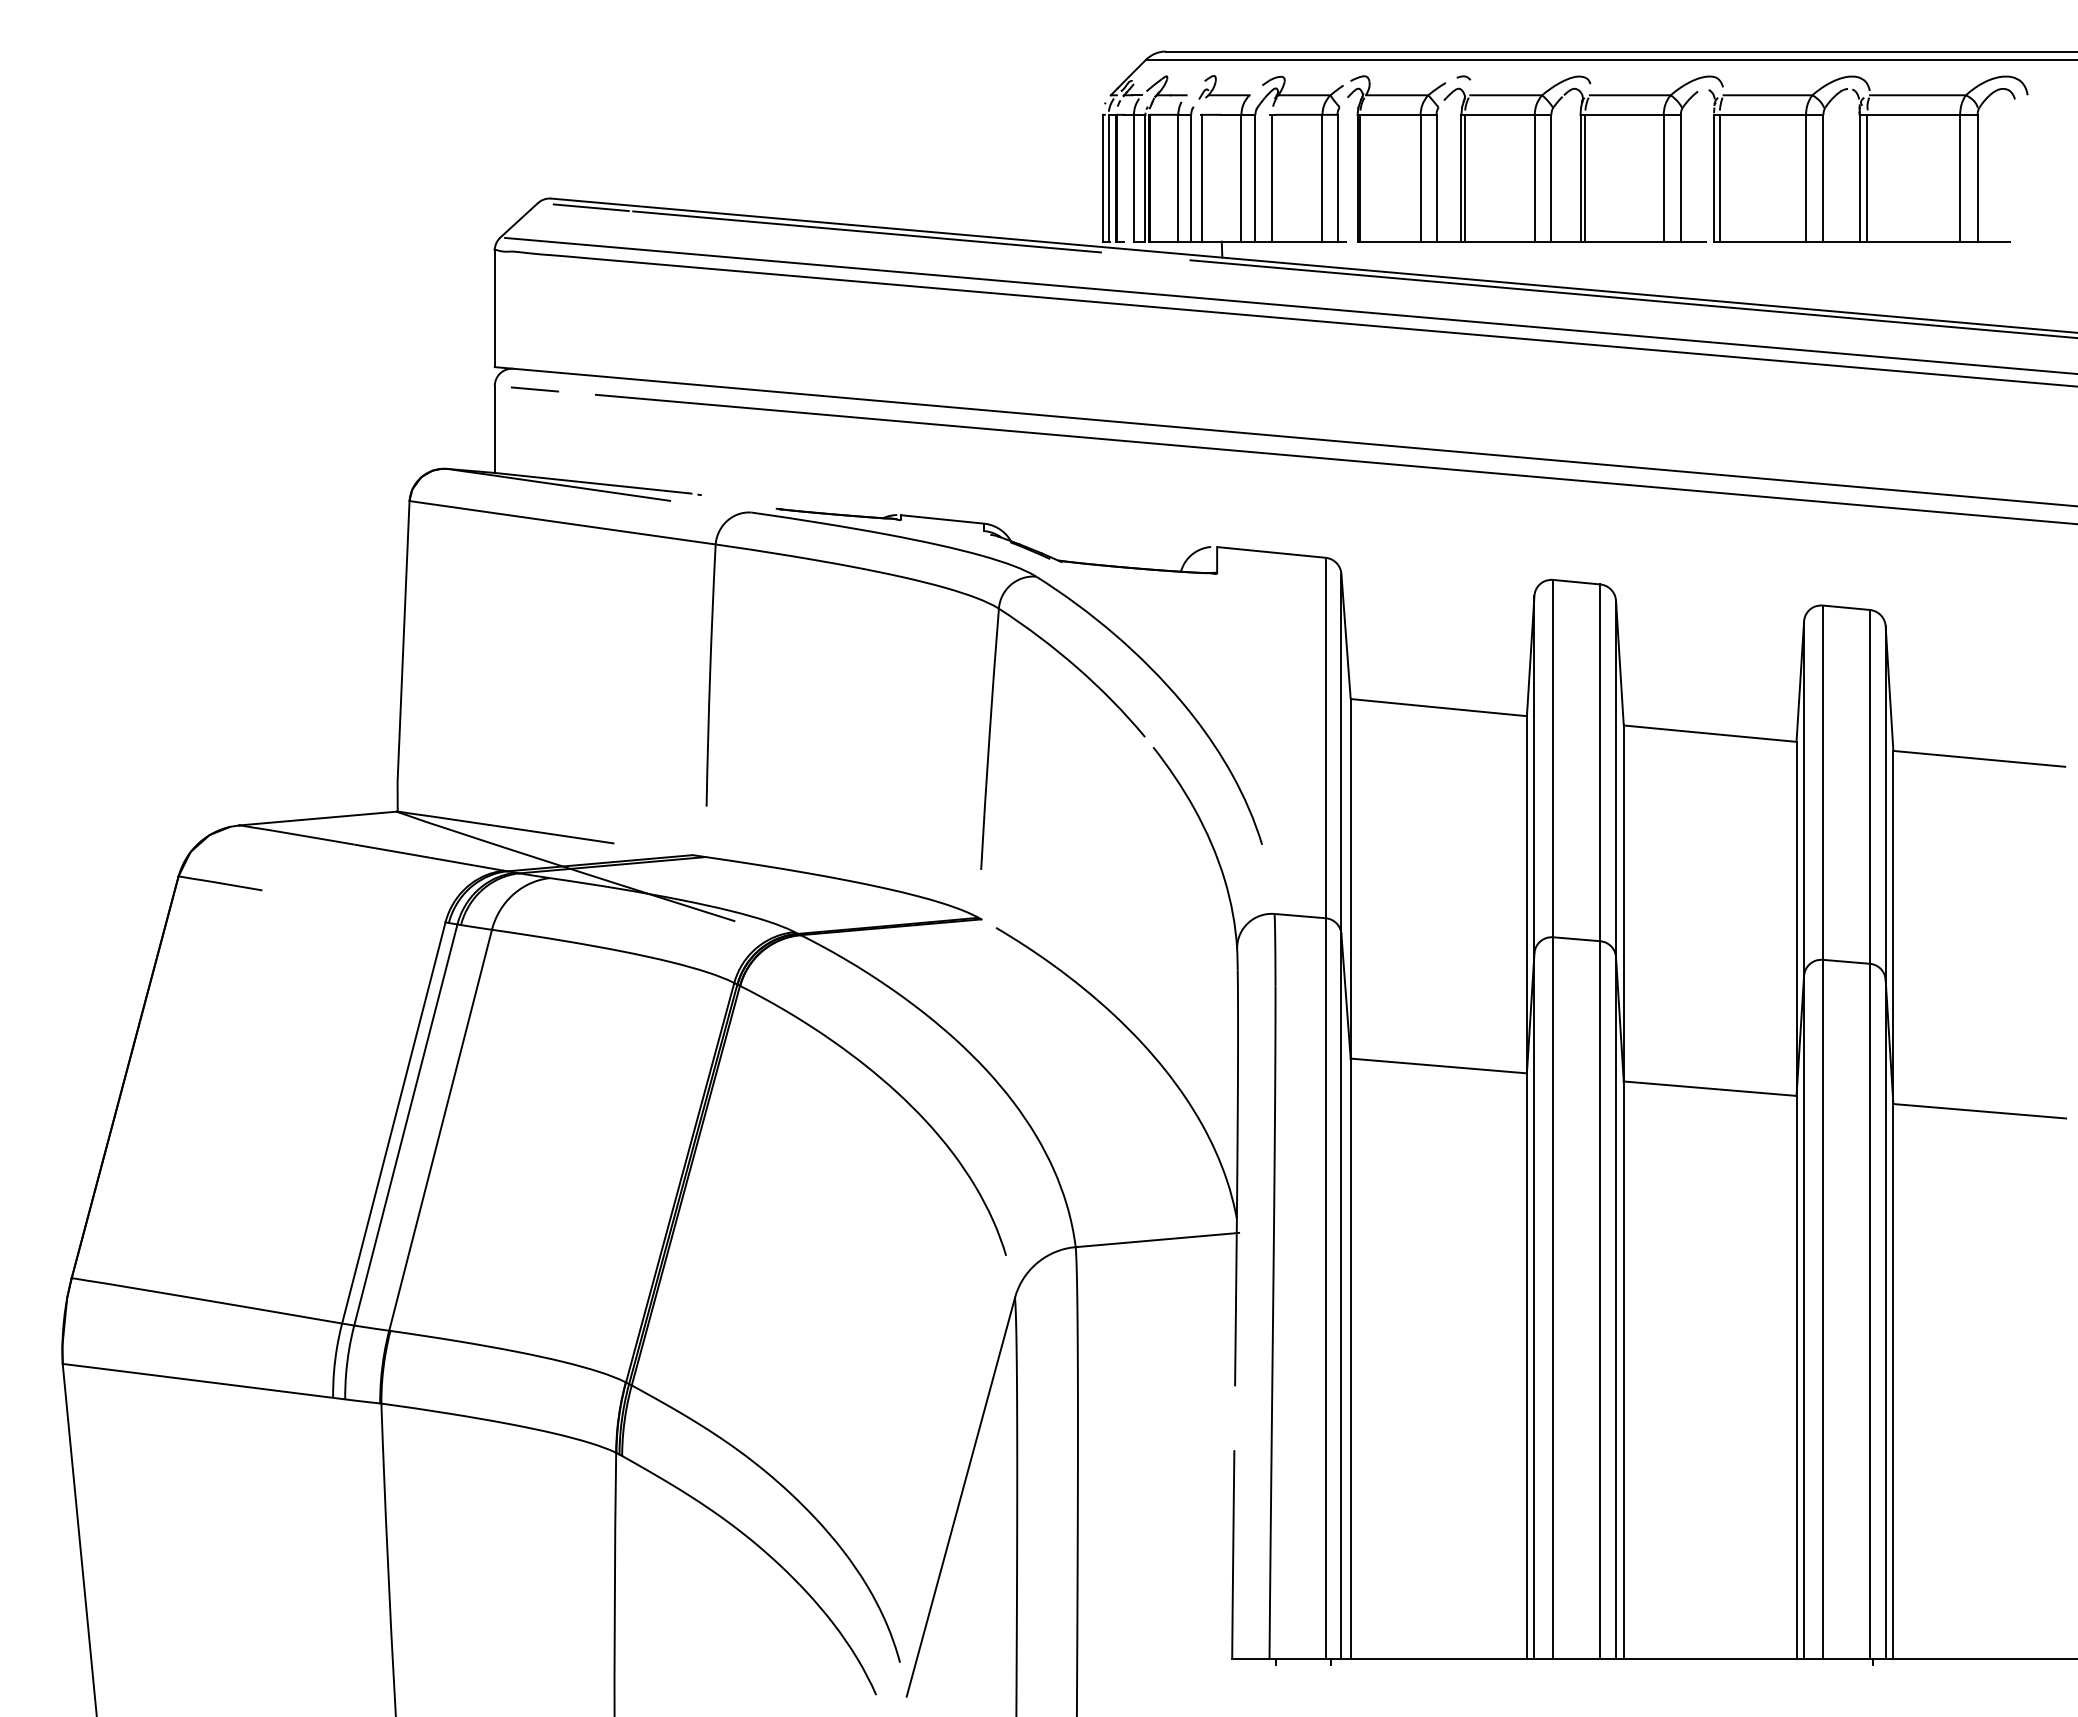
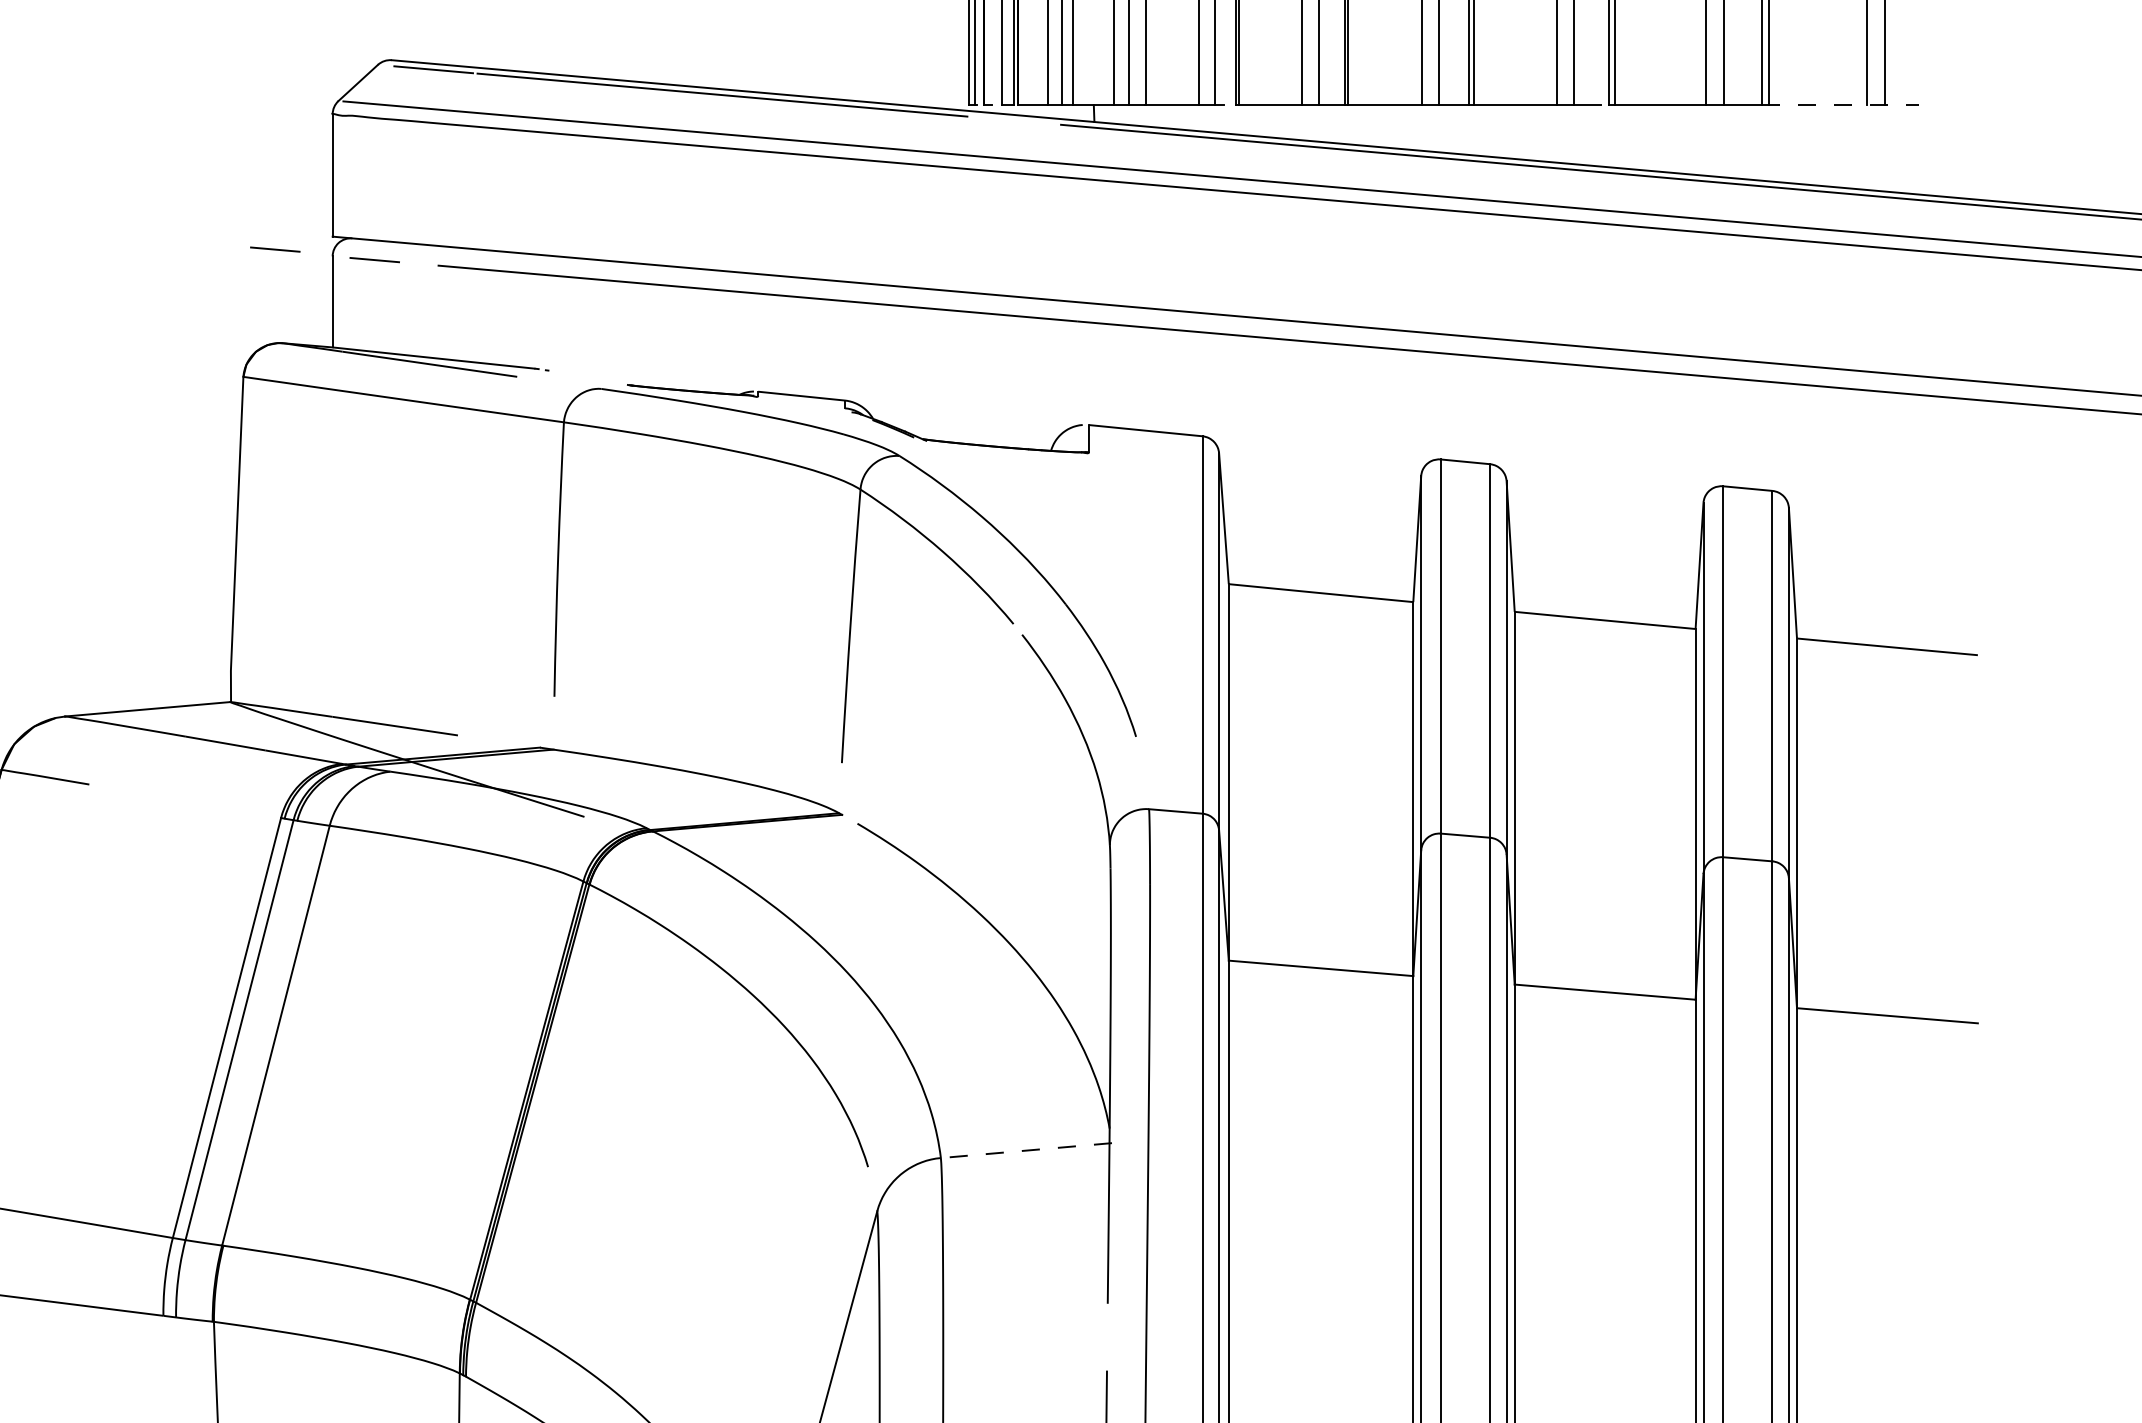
line: (1935, 241) -> (1841, 105), solid -> dashed
line: (439, 379) -> (274, 249), added
line: (1156, 1240) -> (1025, 1151), solid -> dashed

